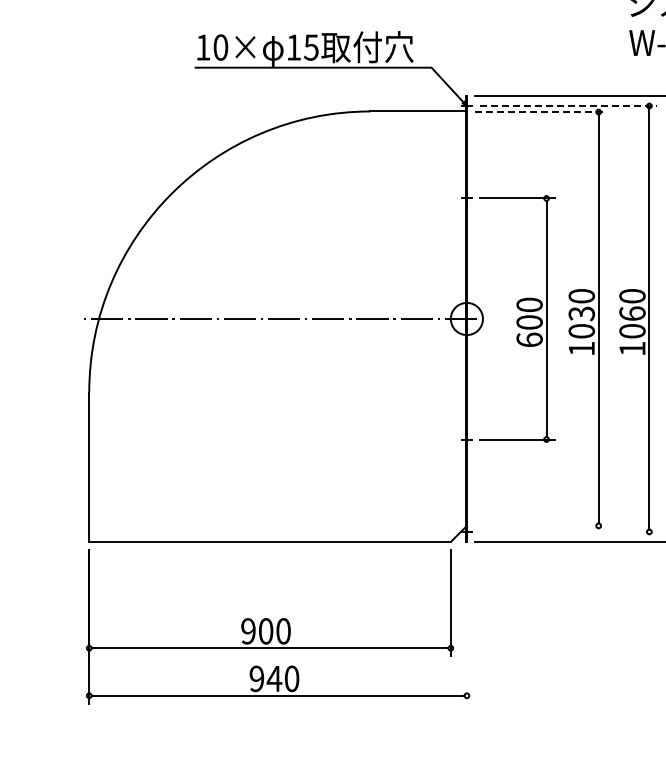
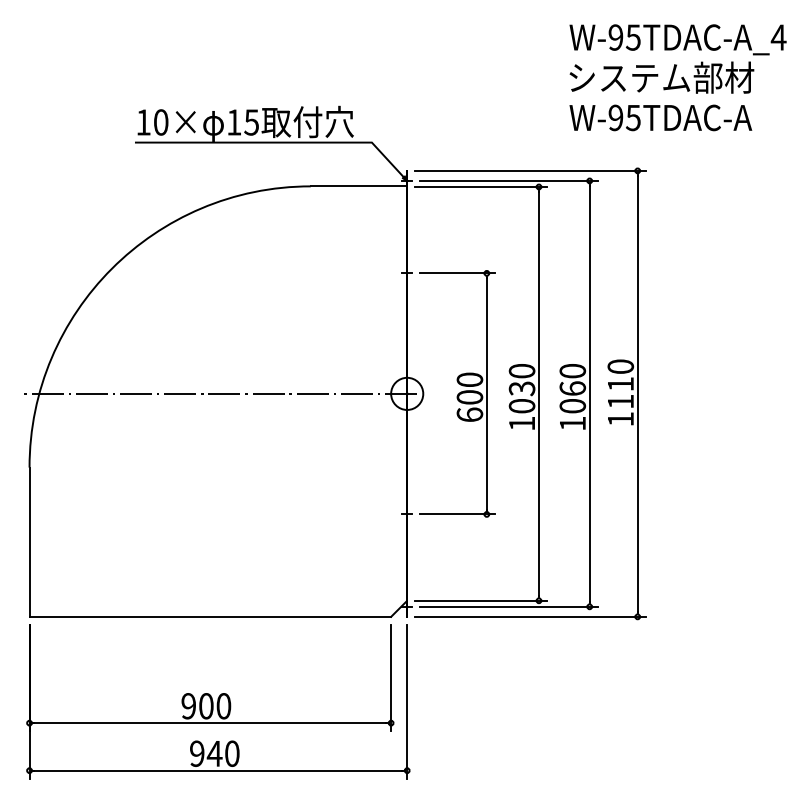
line: (568, 105) -> (508, 180), dashed -> solid
line: (541, 111) -> (481, 186), dashed -> solid
line: (541, 525) -> (481, 600), added
line: (568, 531) -> (508, 606), added
line: (467, 626) -> (407, 701), added

